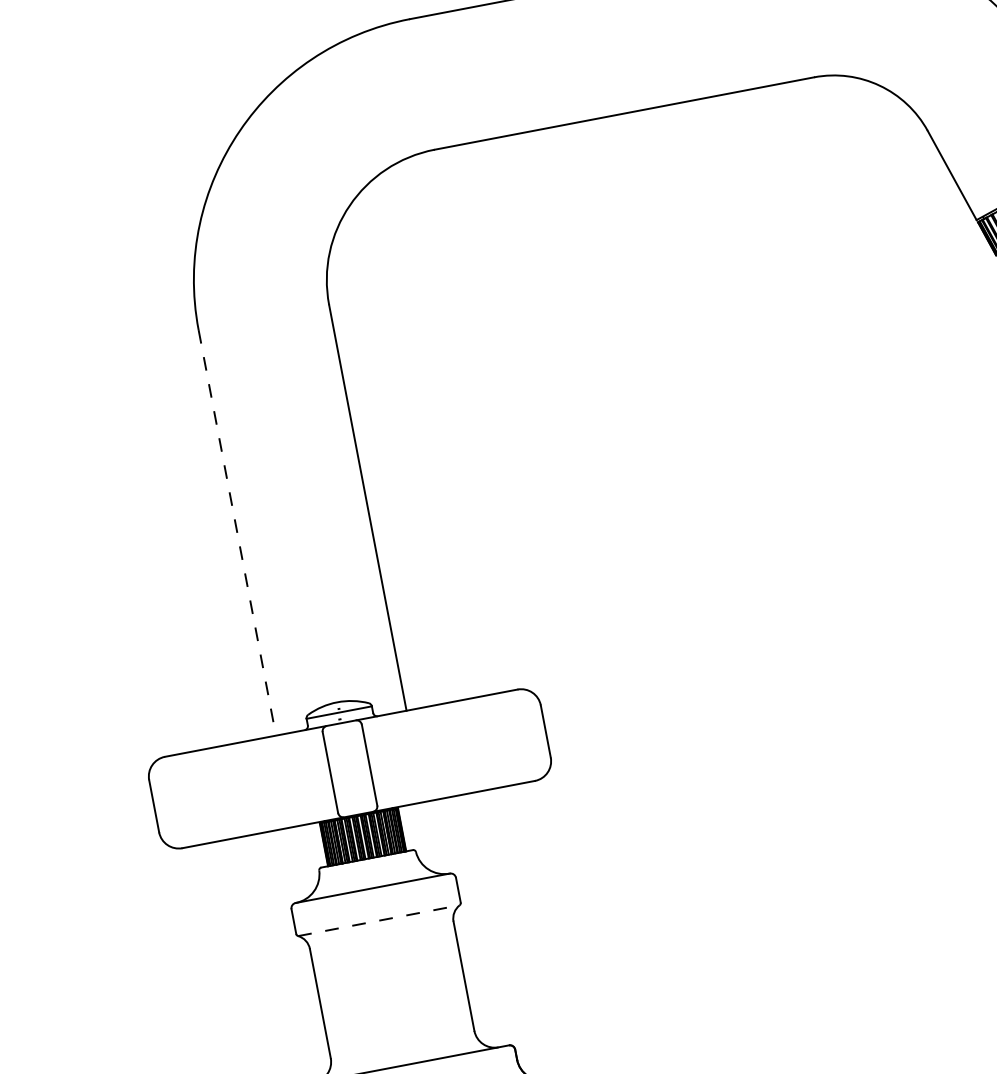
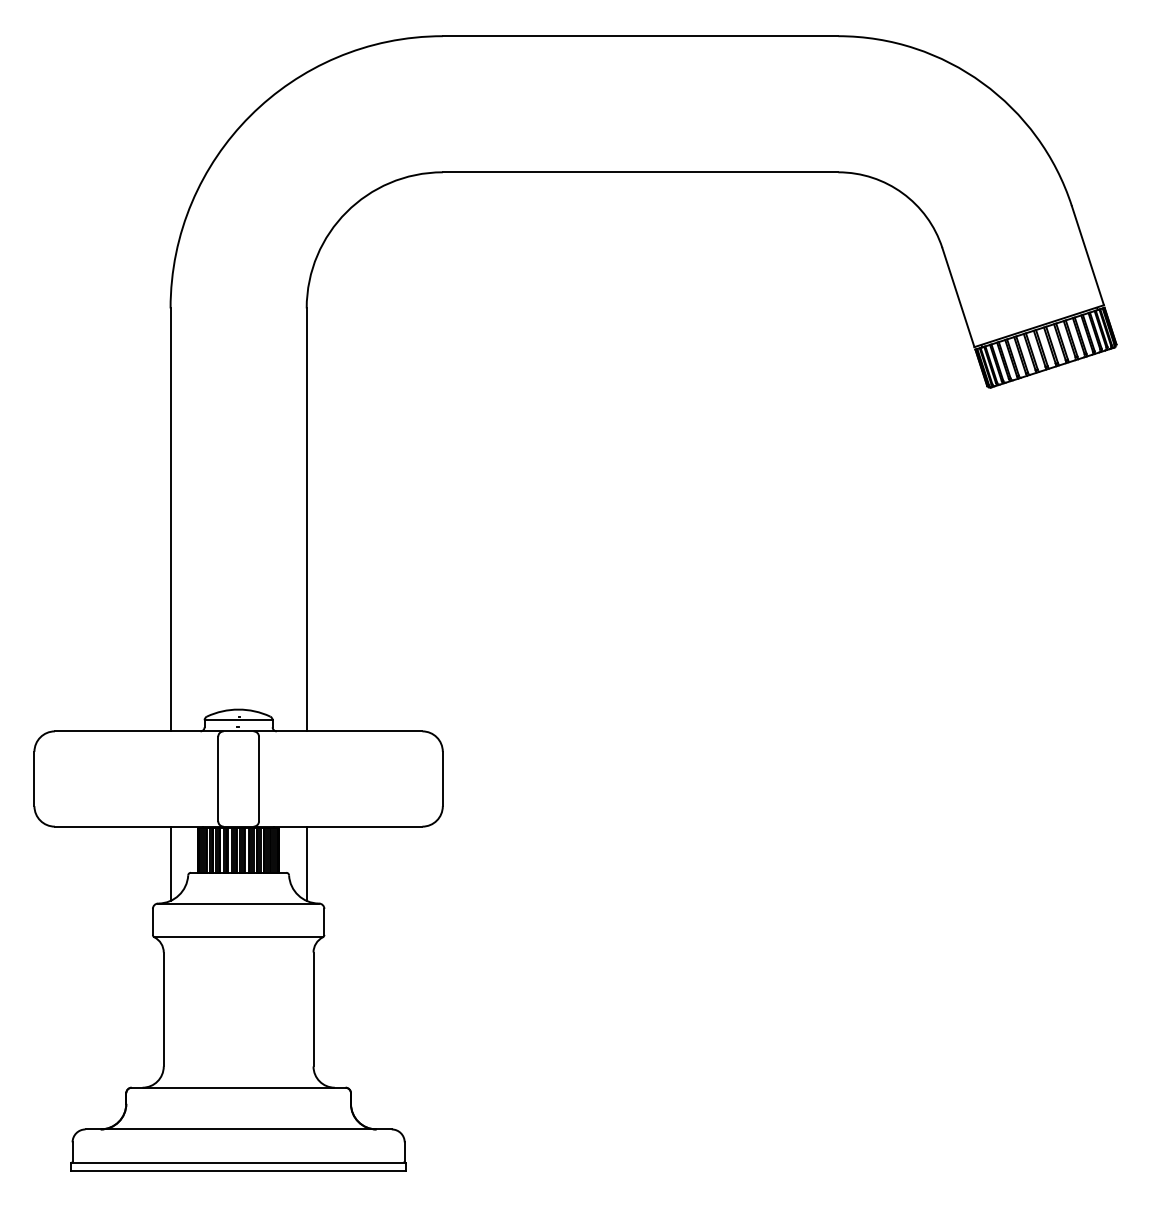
line: (237, 533) -> (170, 520), dashed -> solid
line: (430, 837) -> (306, 863), added
line: (300, 862) -> (170, 863), added
line: (379, 920) -> (239, 937), dashed -> solid

